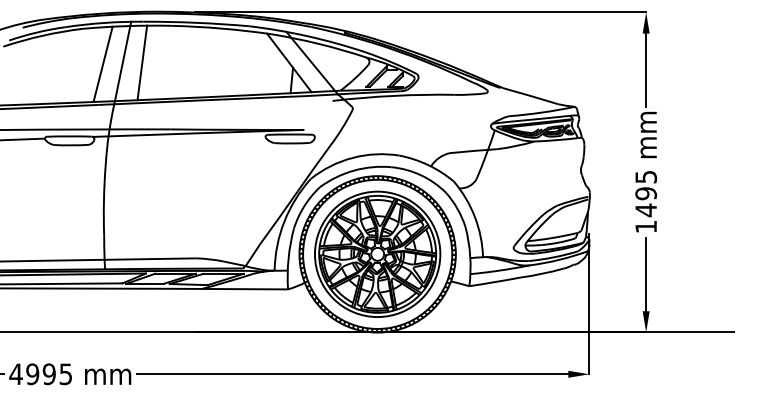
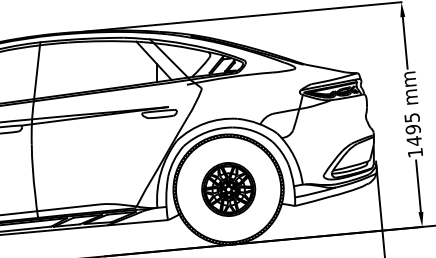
line: (142, 62) -> (50, 70), removed
line: (102, 64) -> (22, 74), removed
part: (377, 253) -> (228, 189), size x0.6

